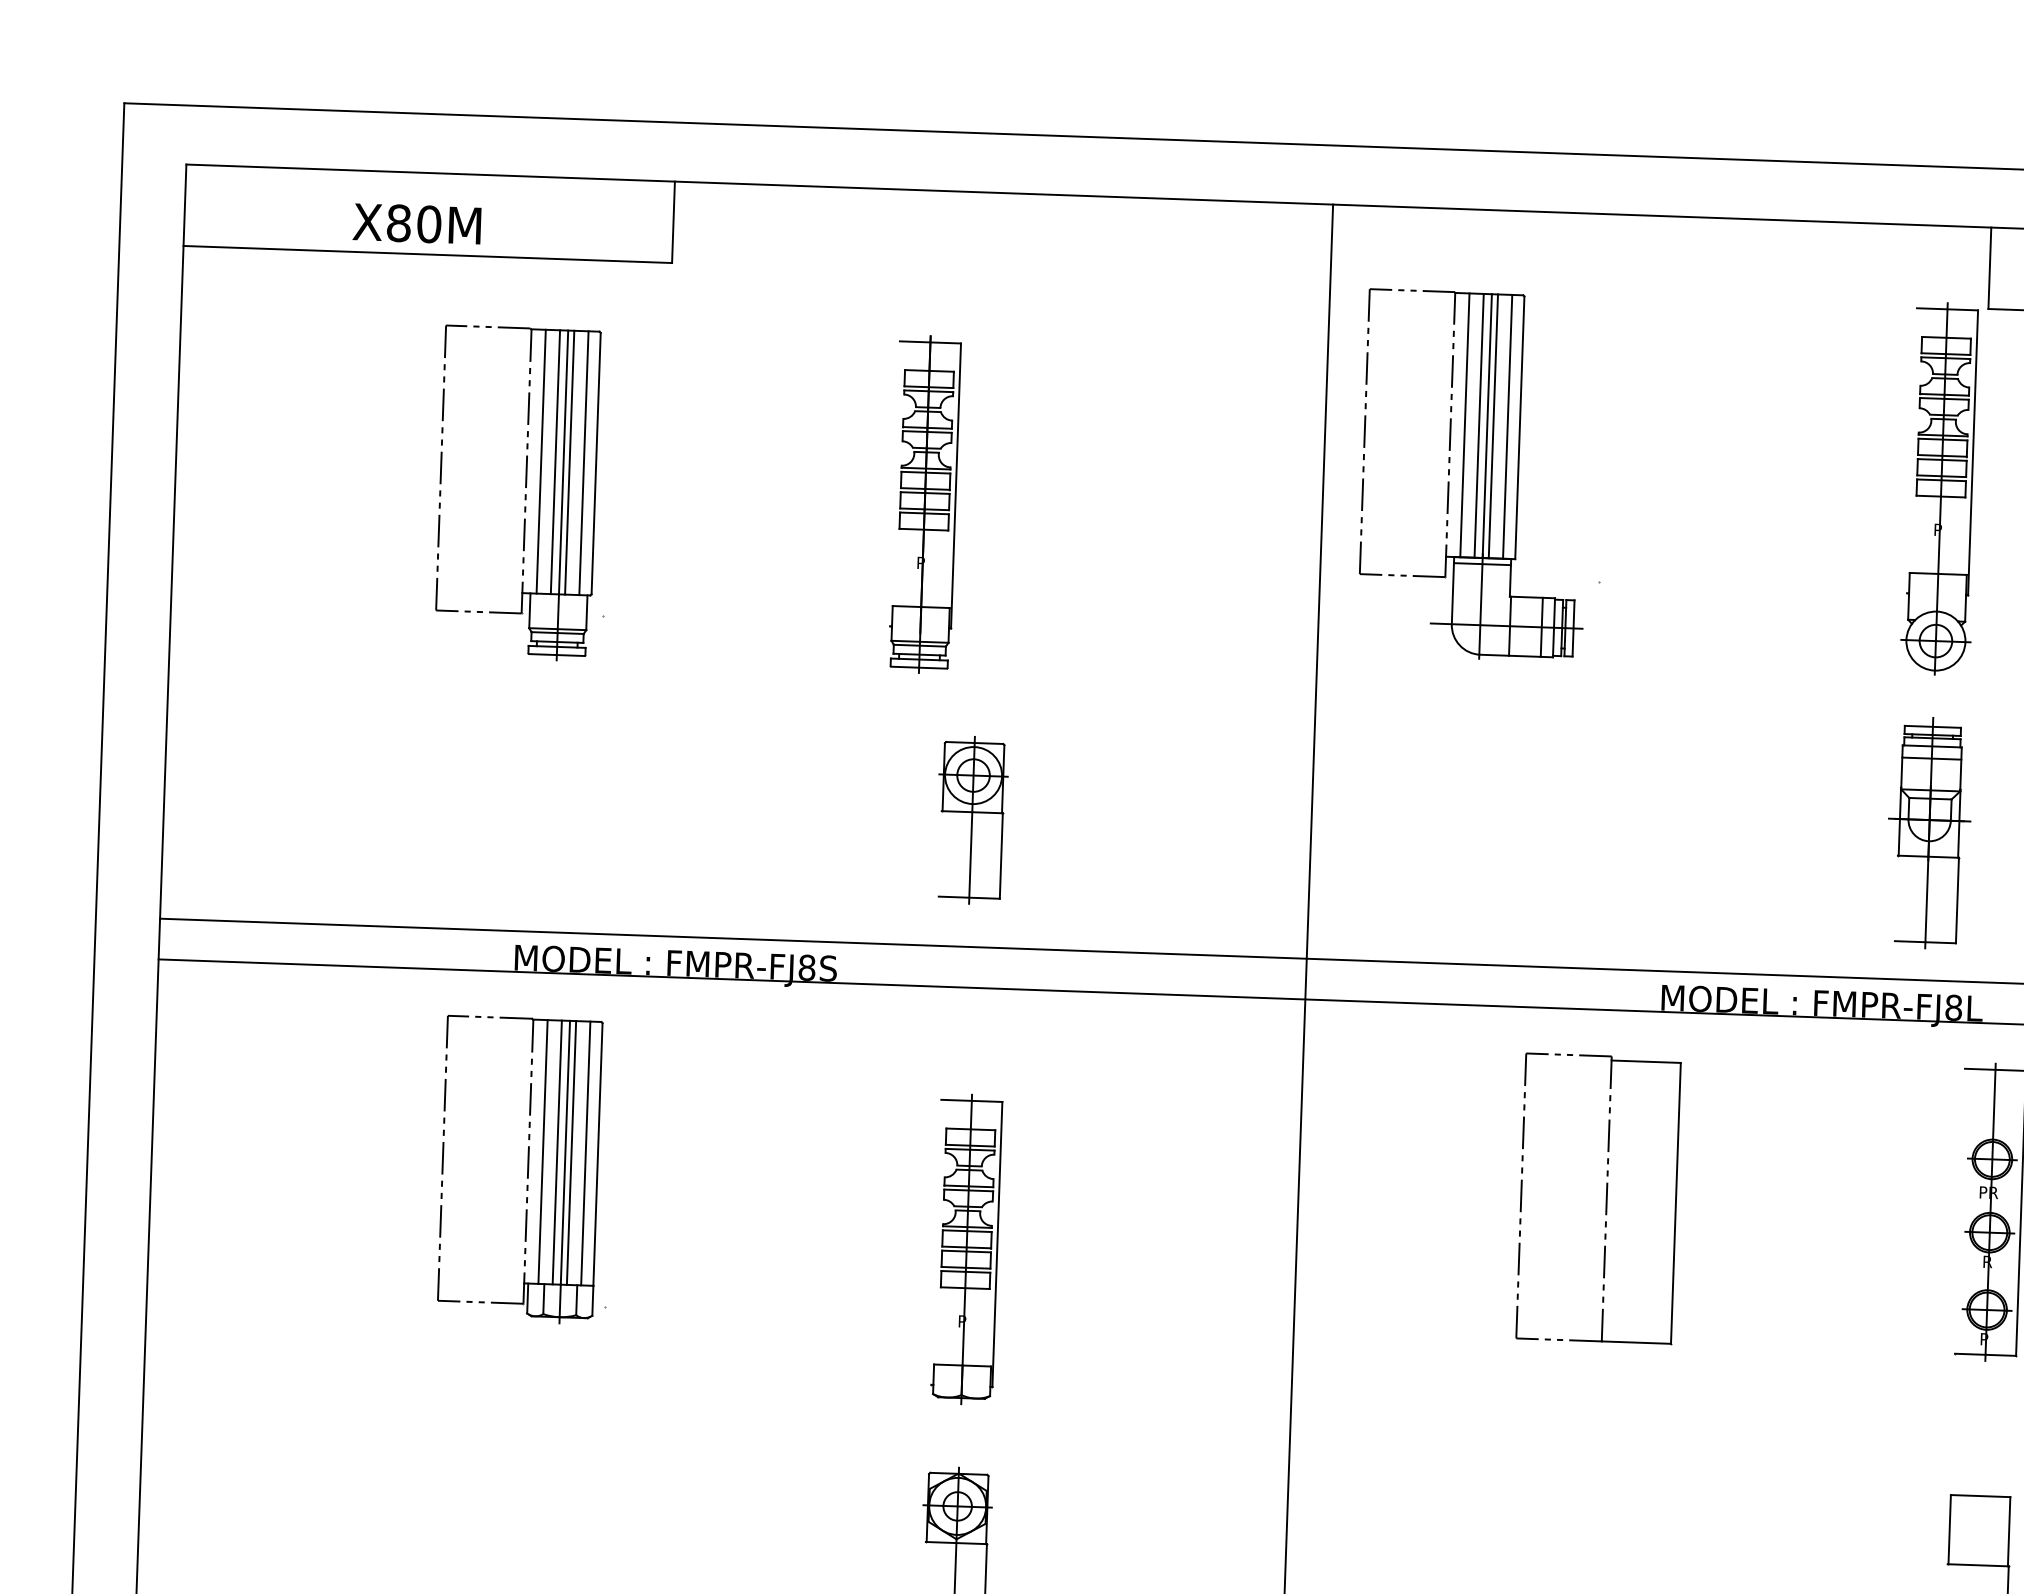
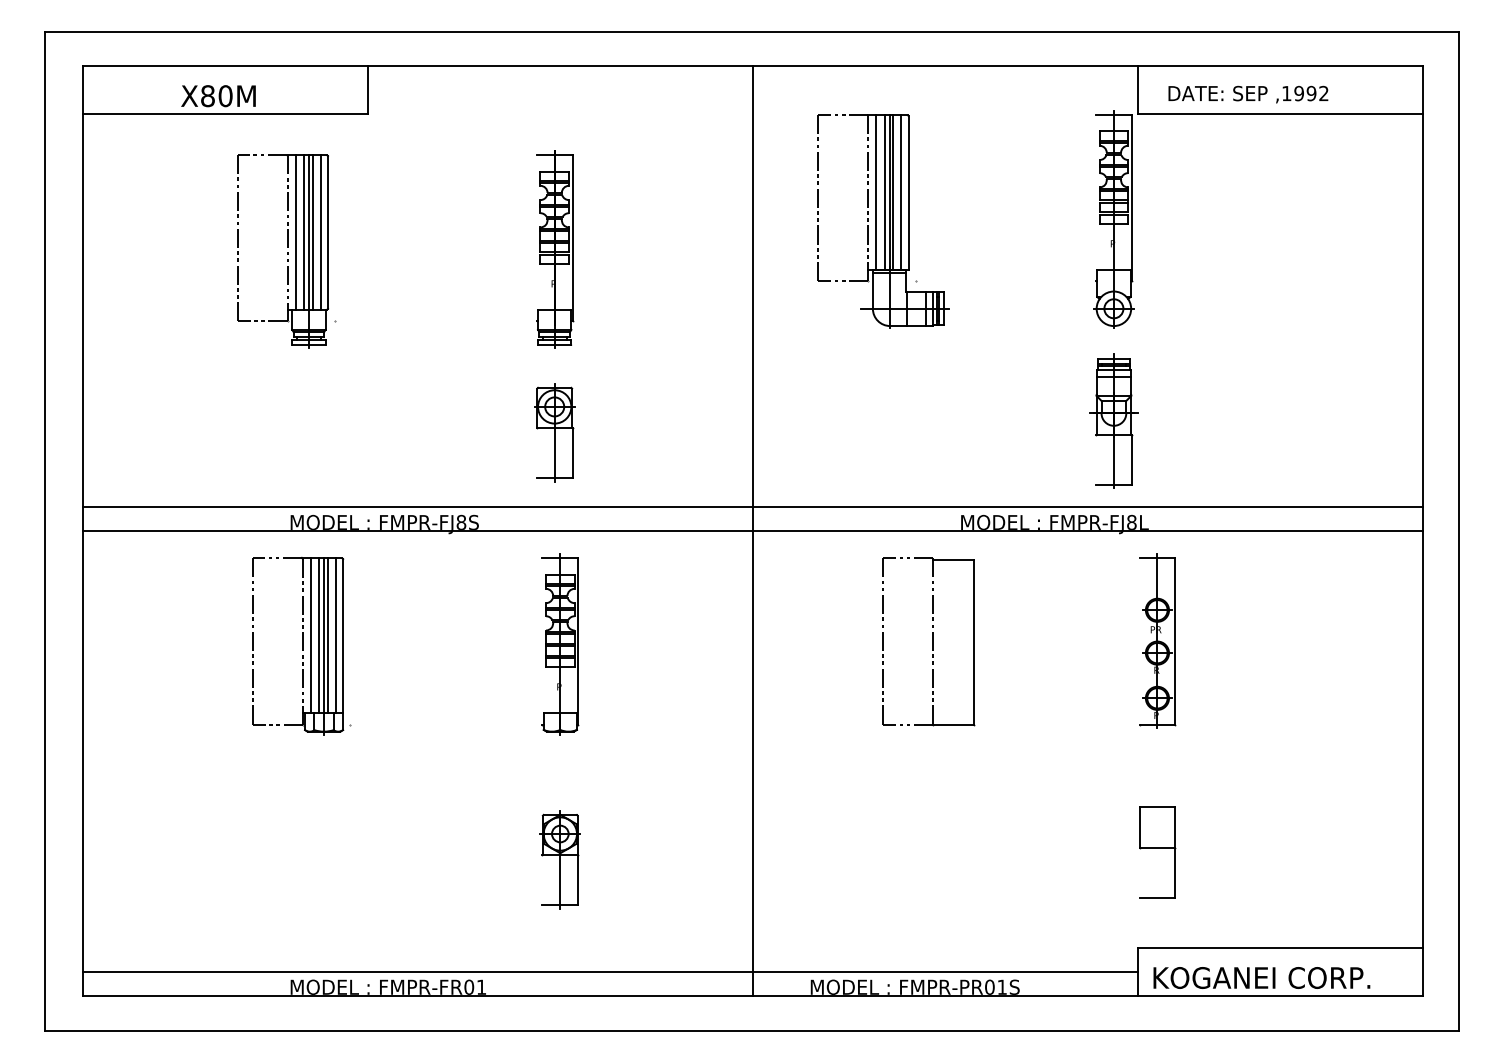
part: (1475, 475) -> (883, 221), moved
part: (926, 504) -> (555, 249), moved
part: (966, 1248) -> (560, 644), moved

